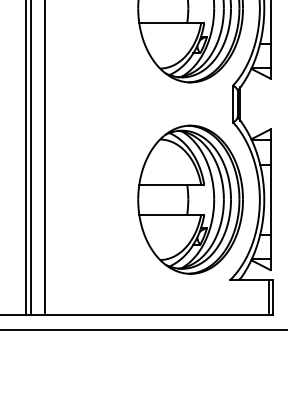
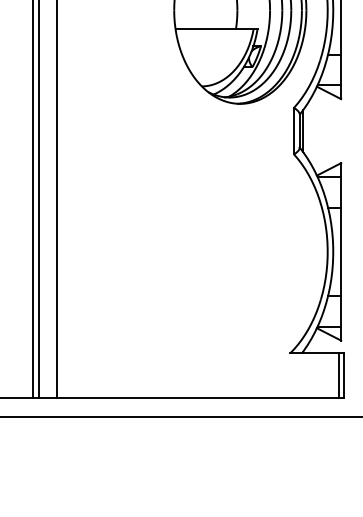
part: (190, 199) -> (240, 251), removed

